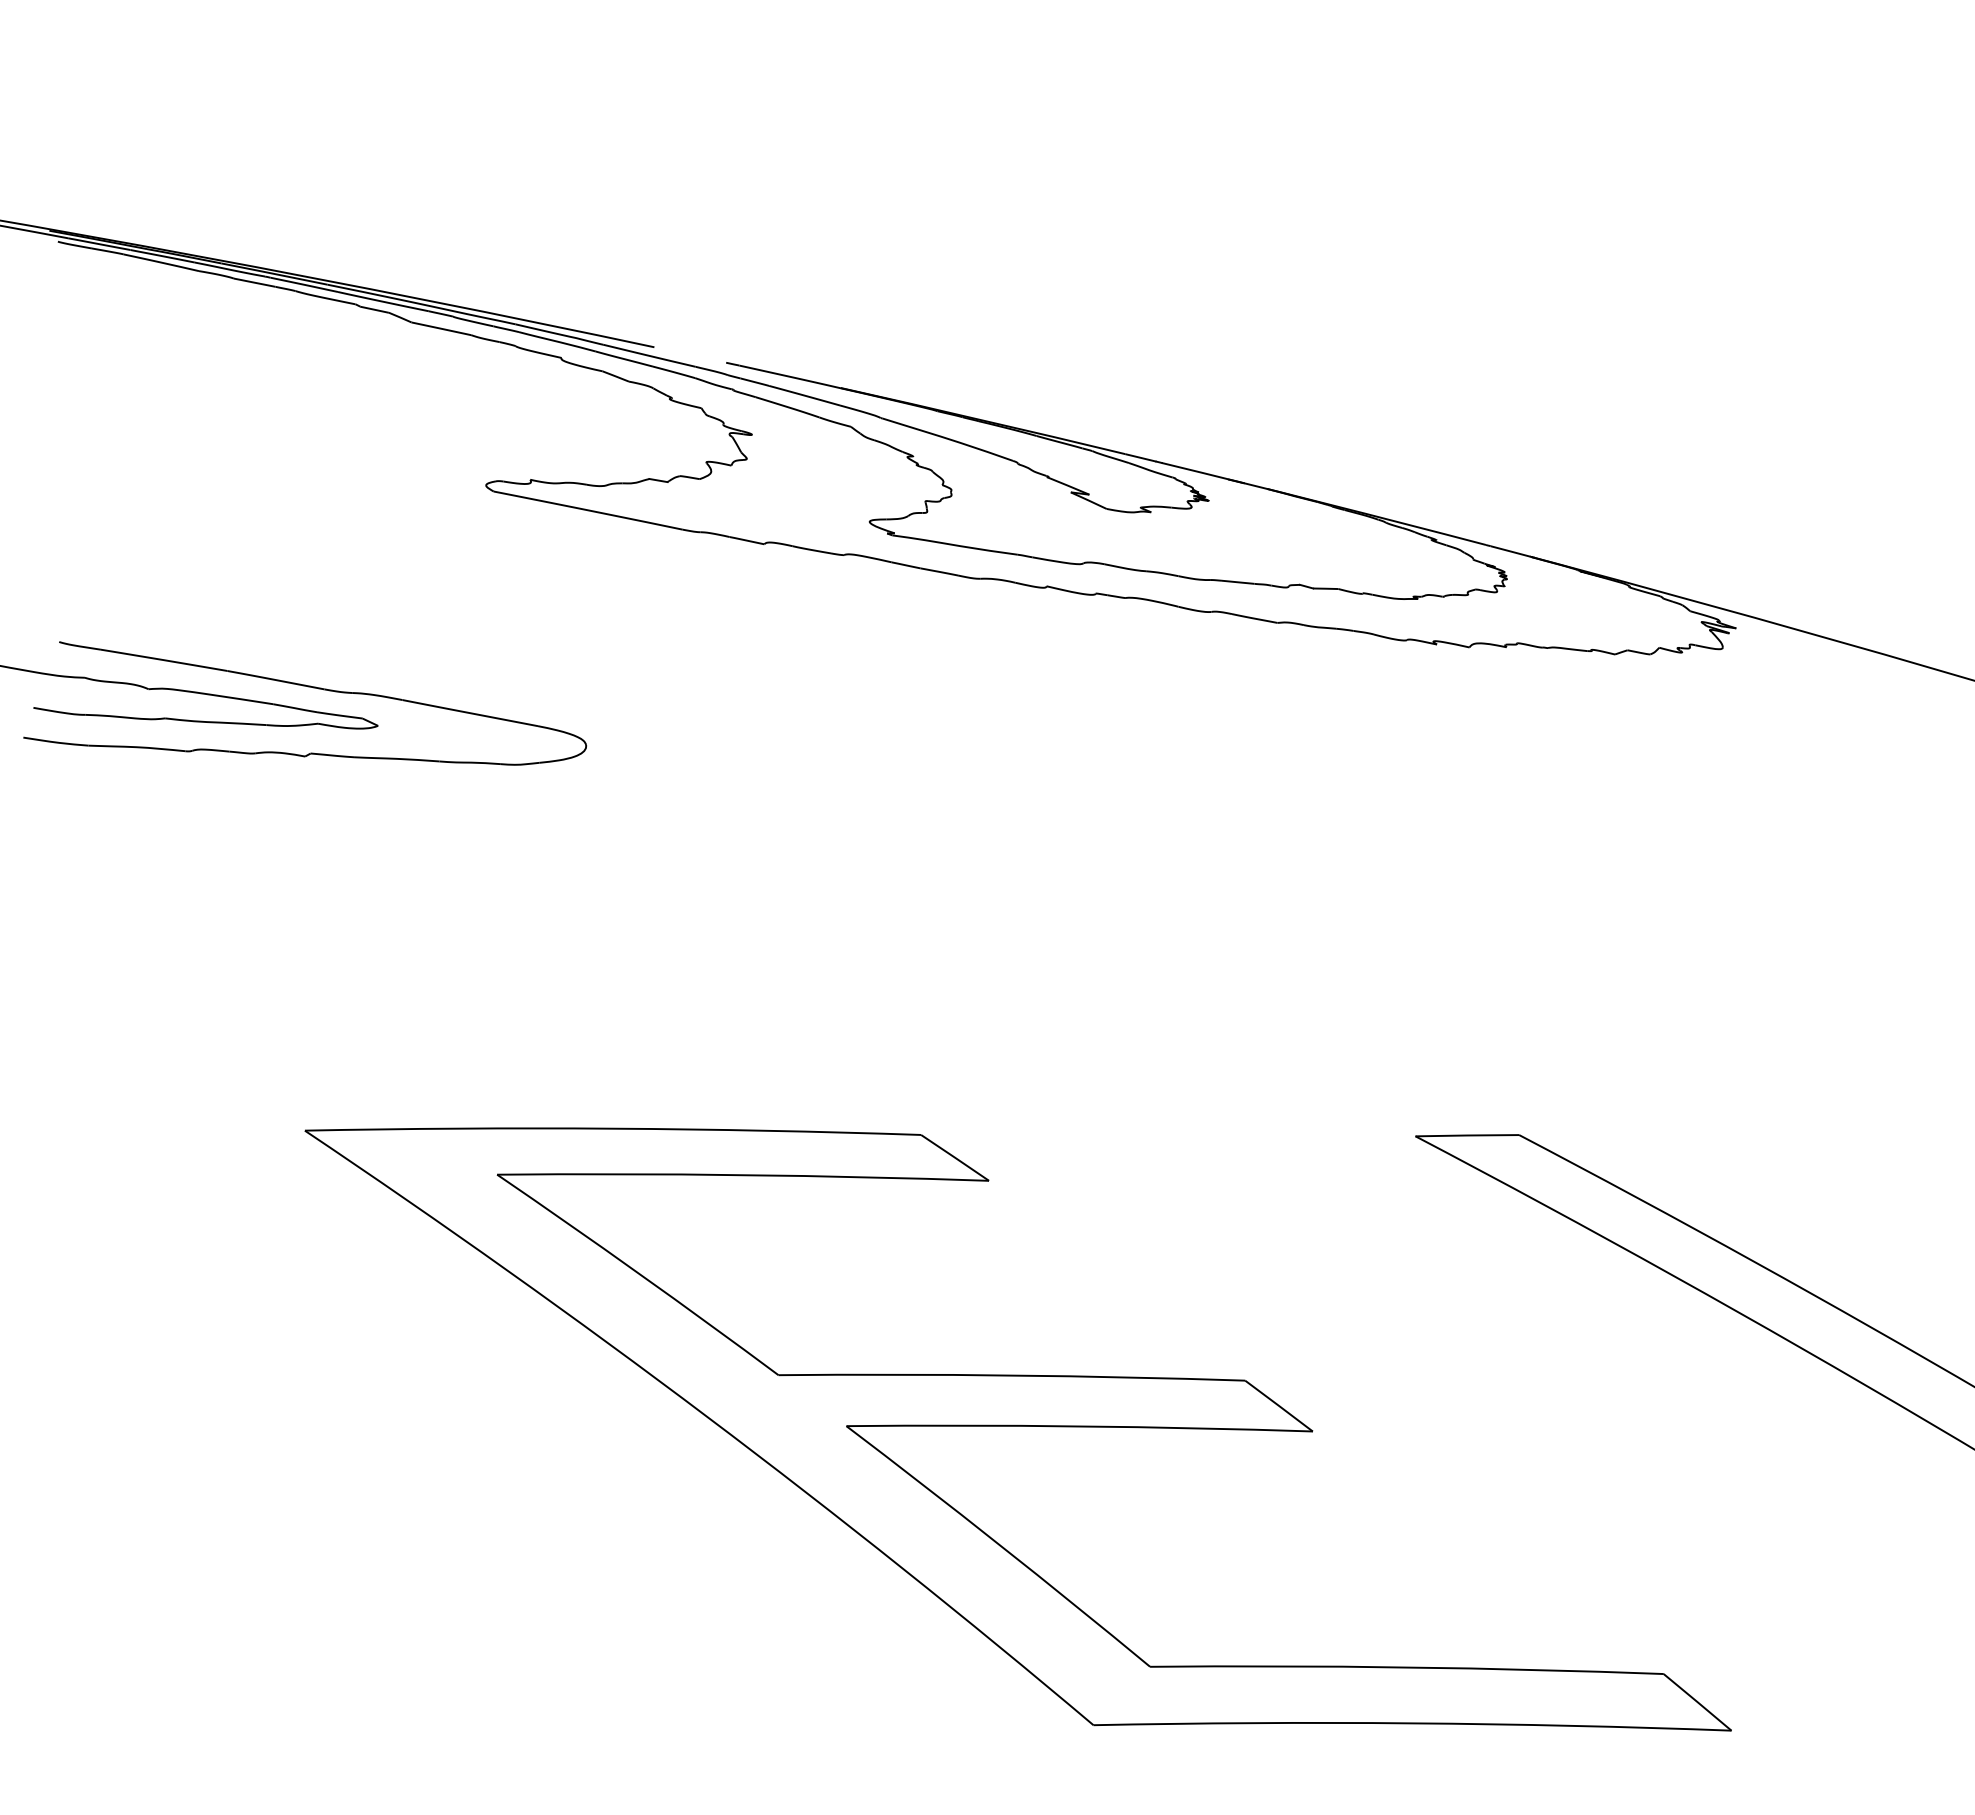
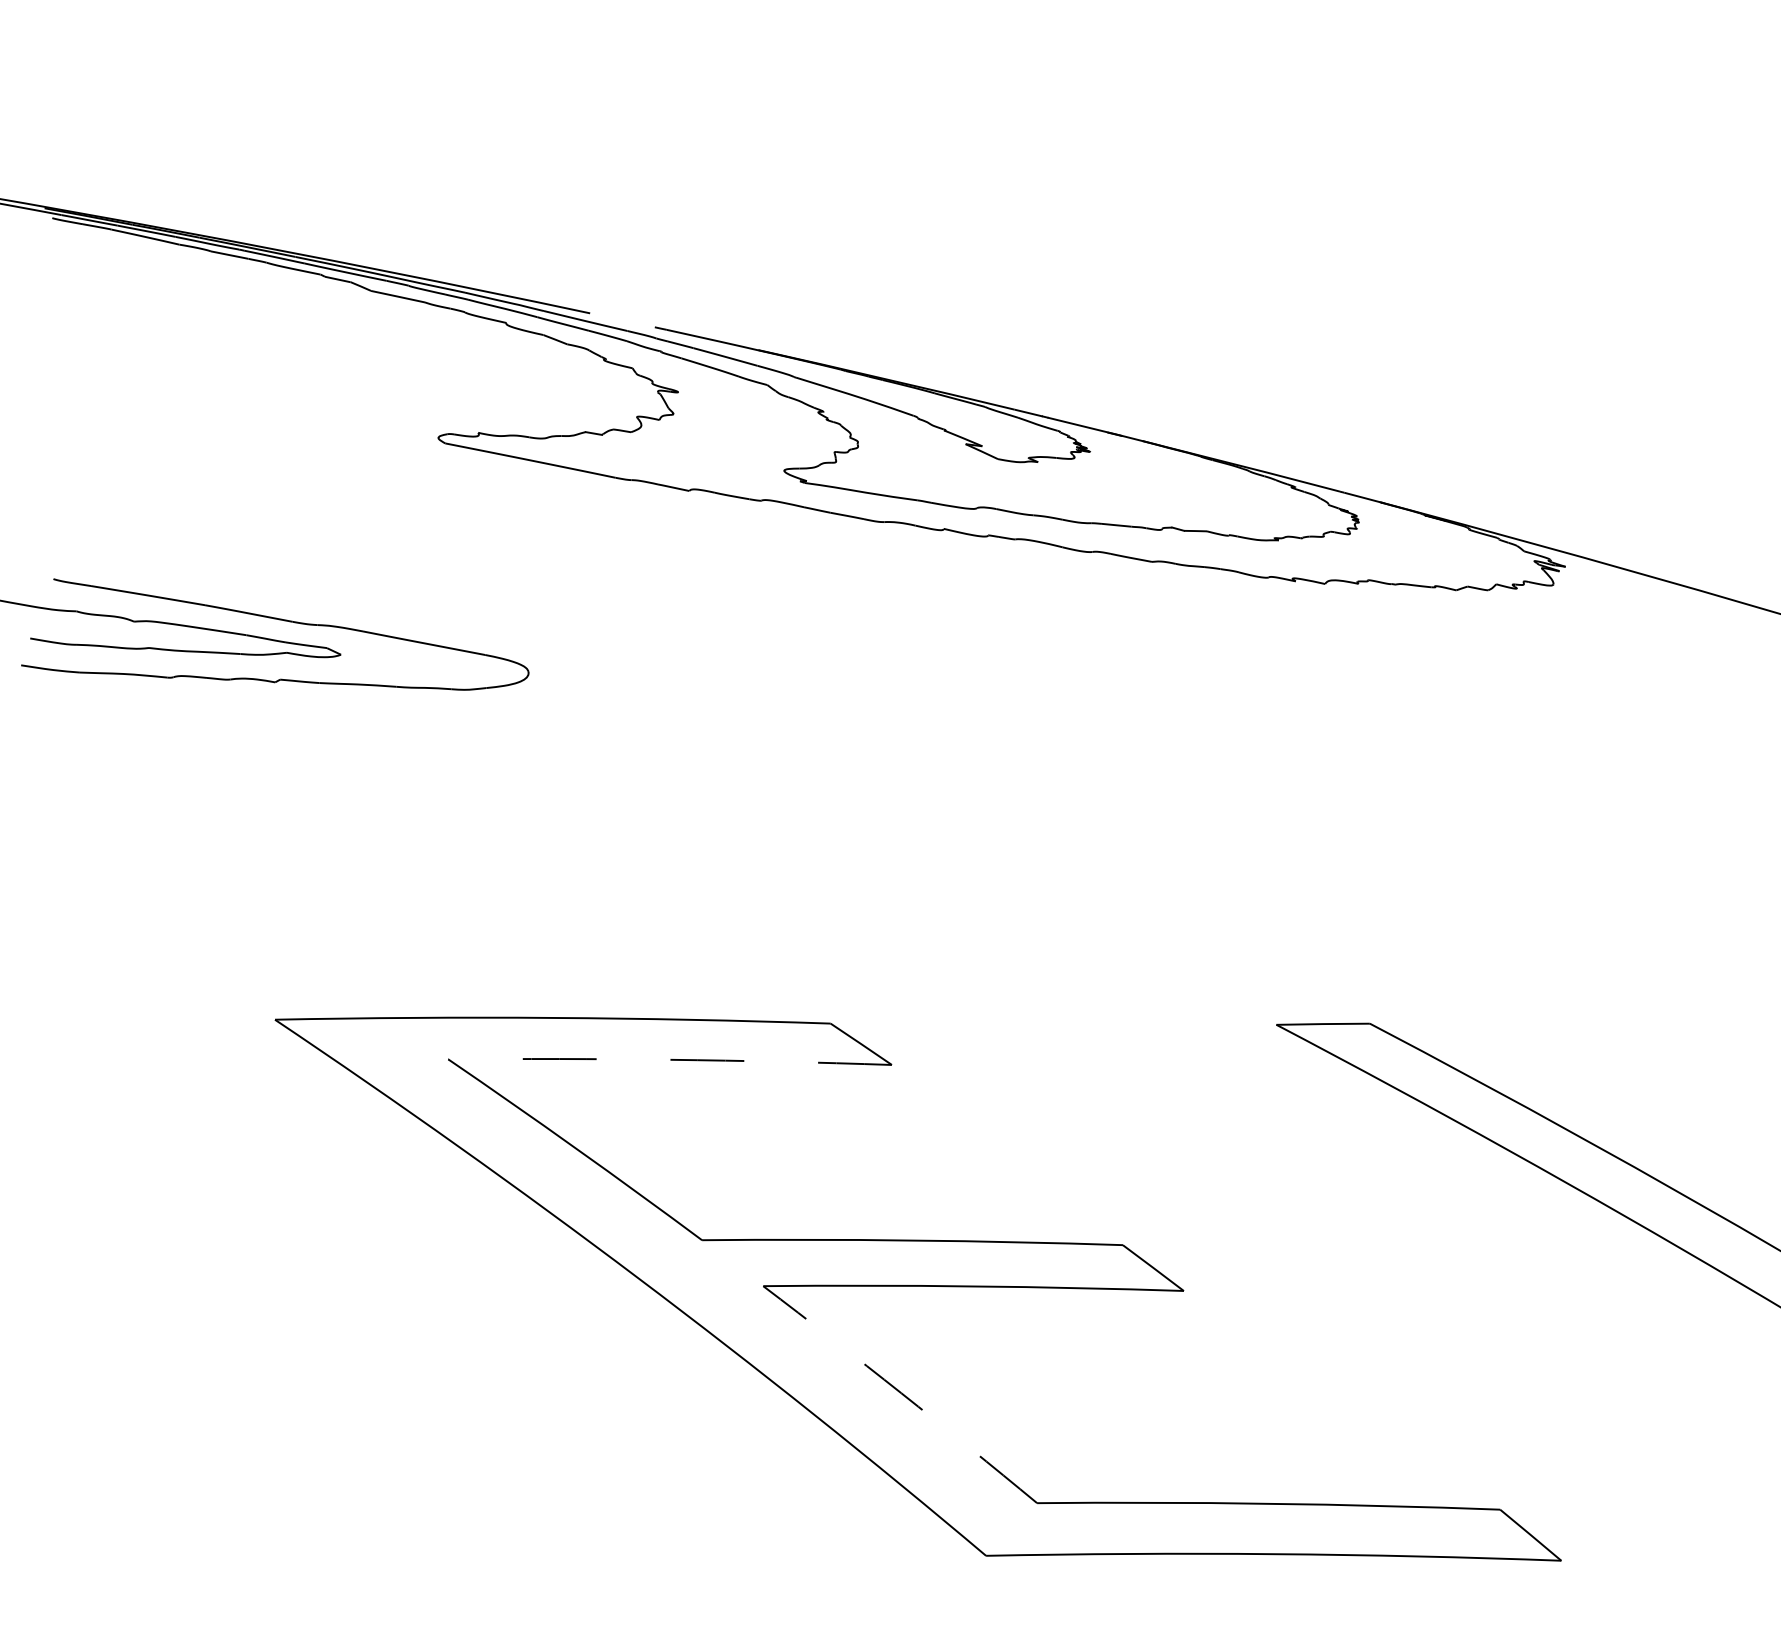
arc: (743, 1175) -> (670, 1060), solid -> dashed
arc: (999, 1544) -> (901, 1392), solid -> dashed

